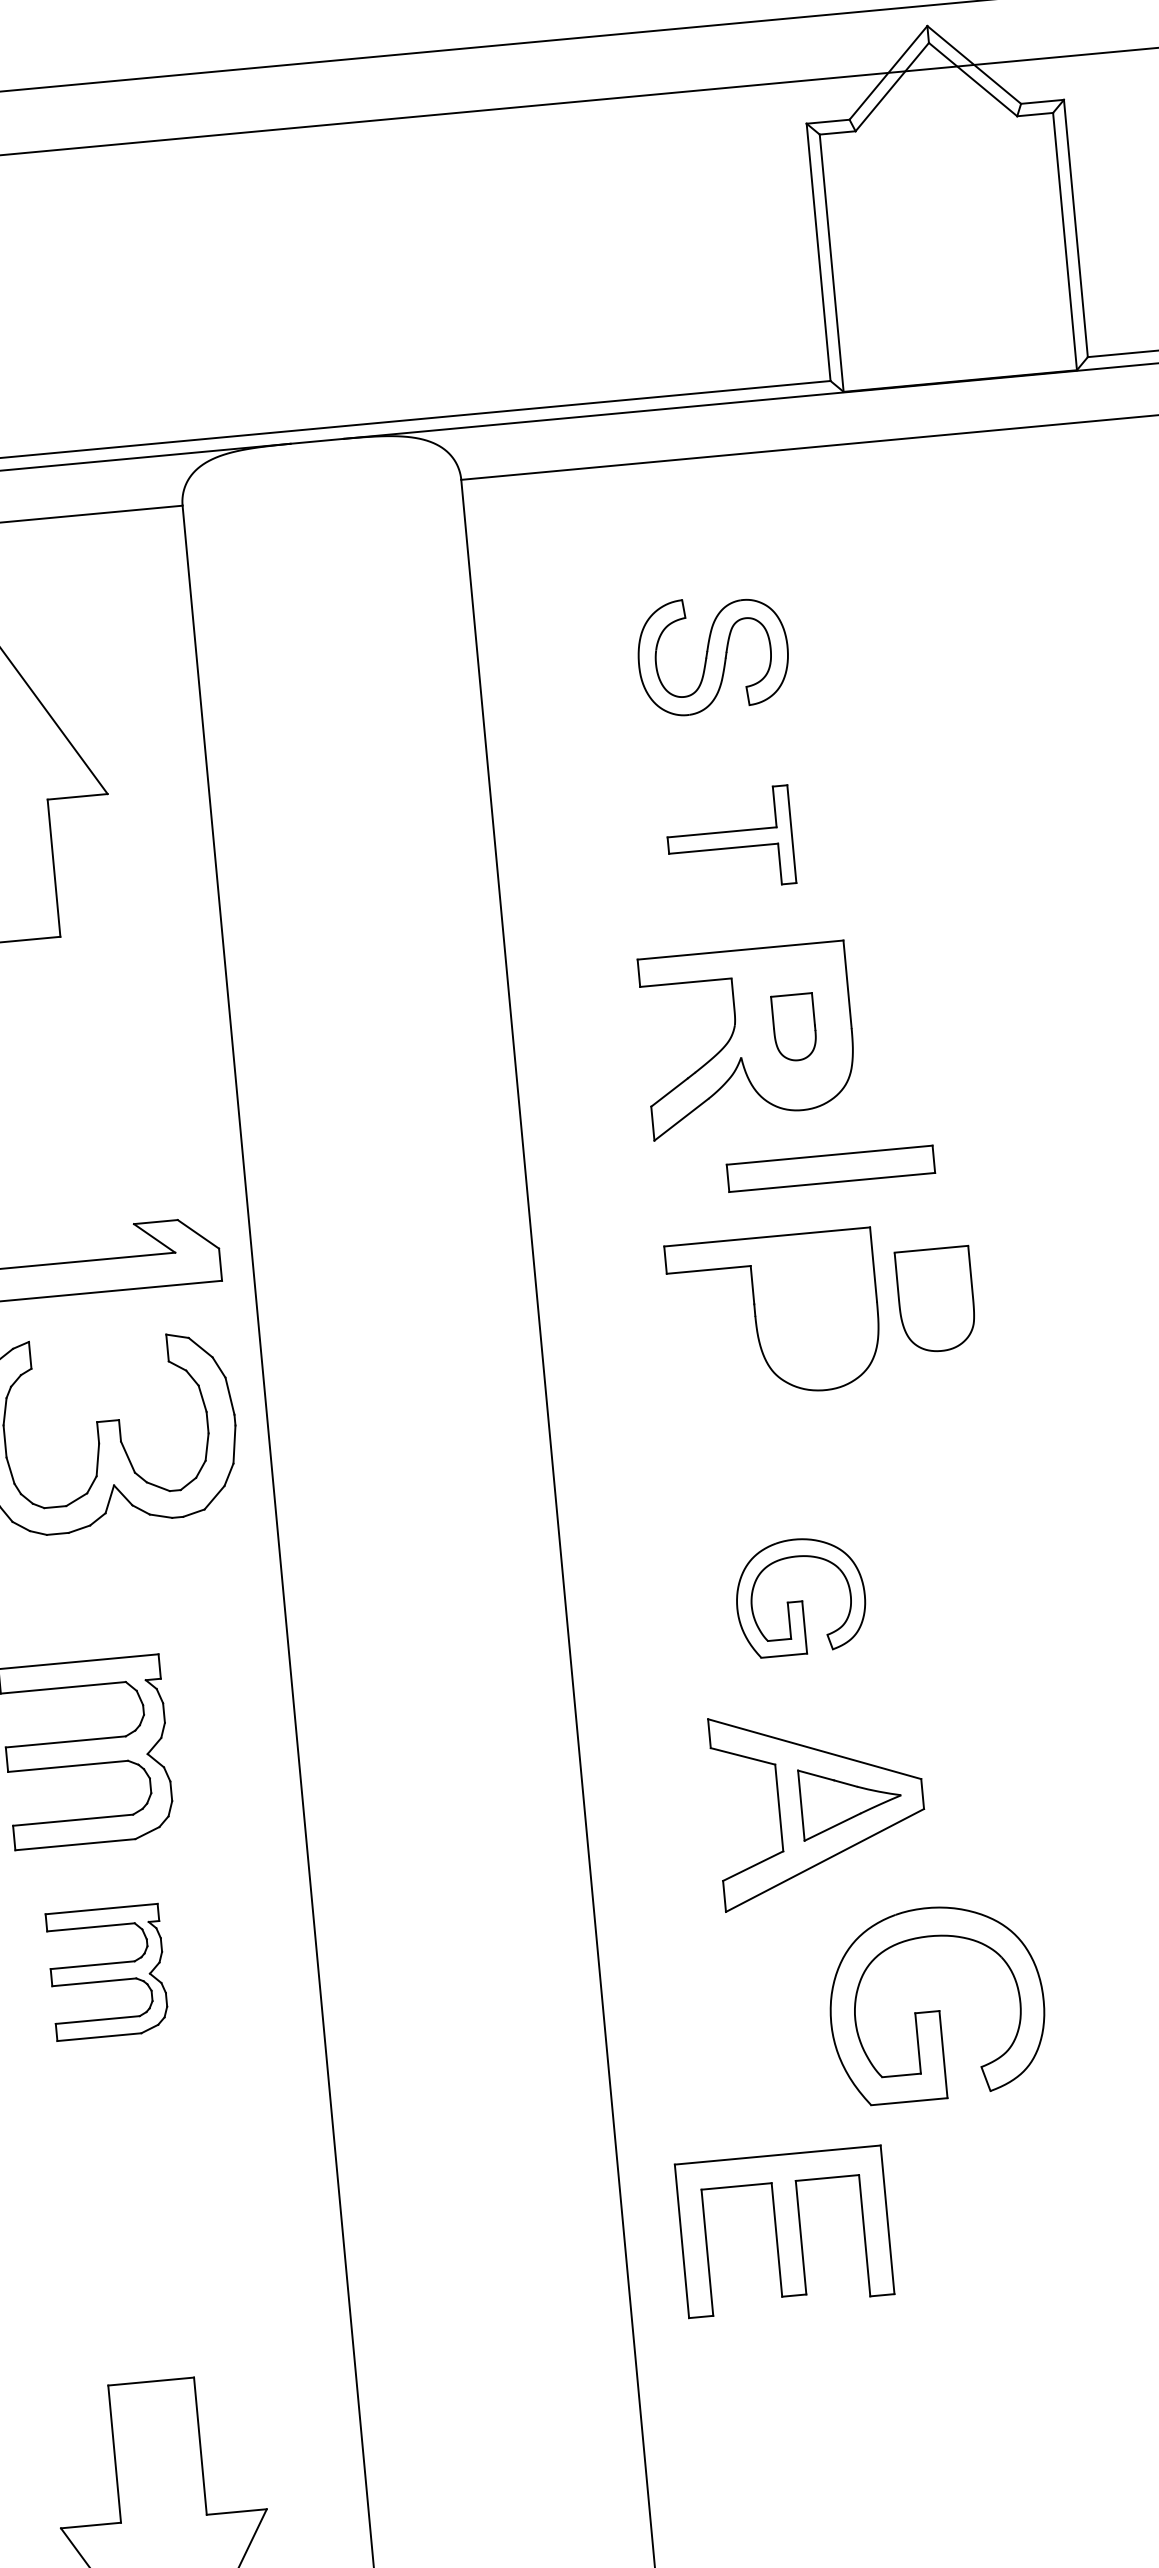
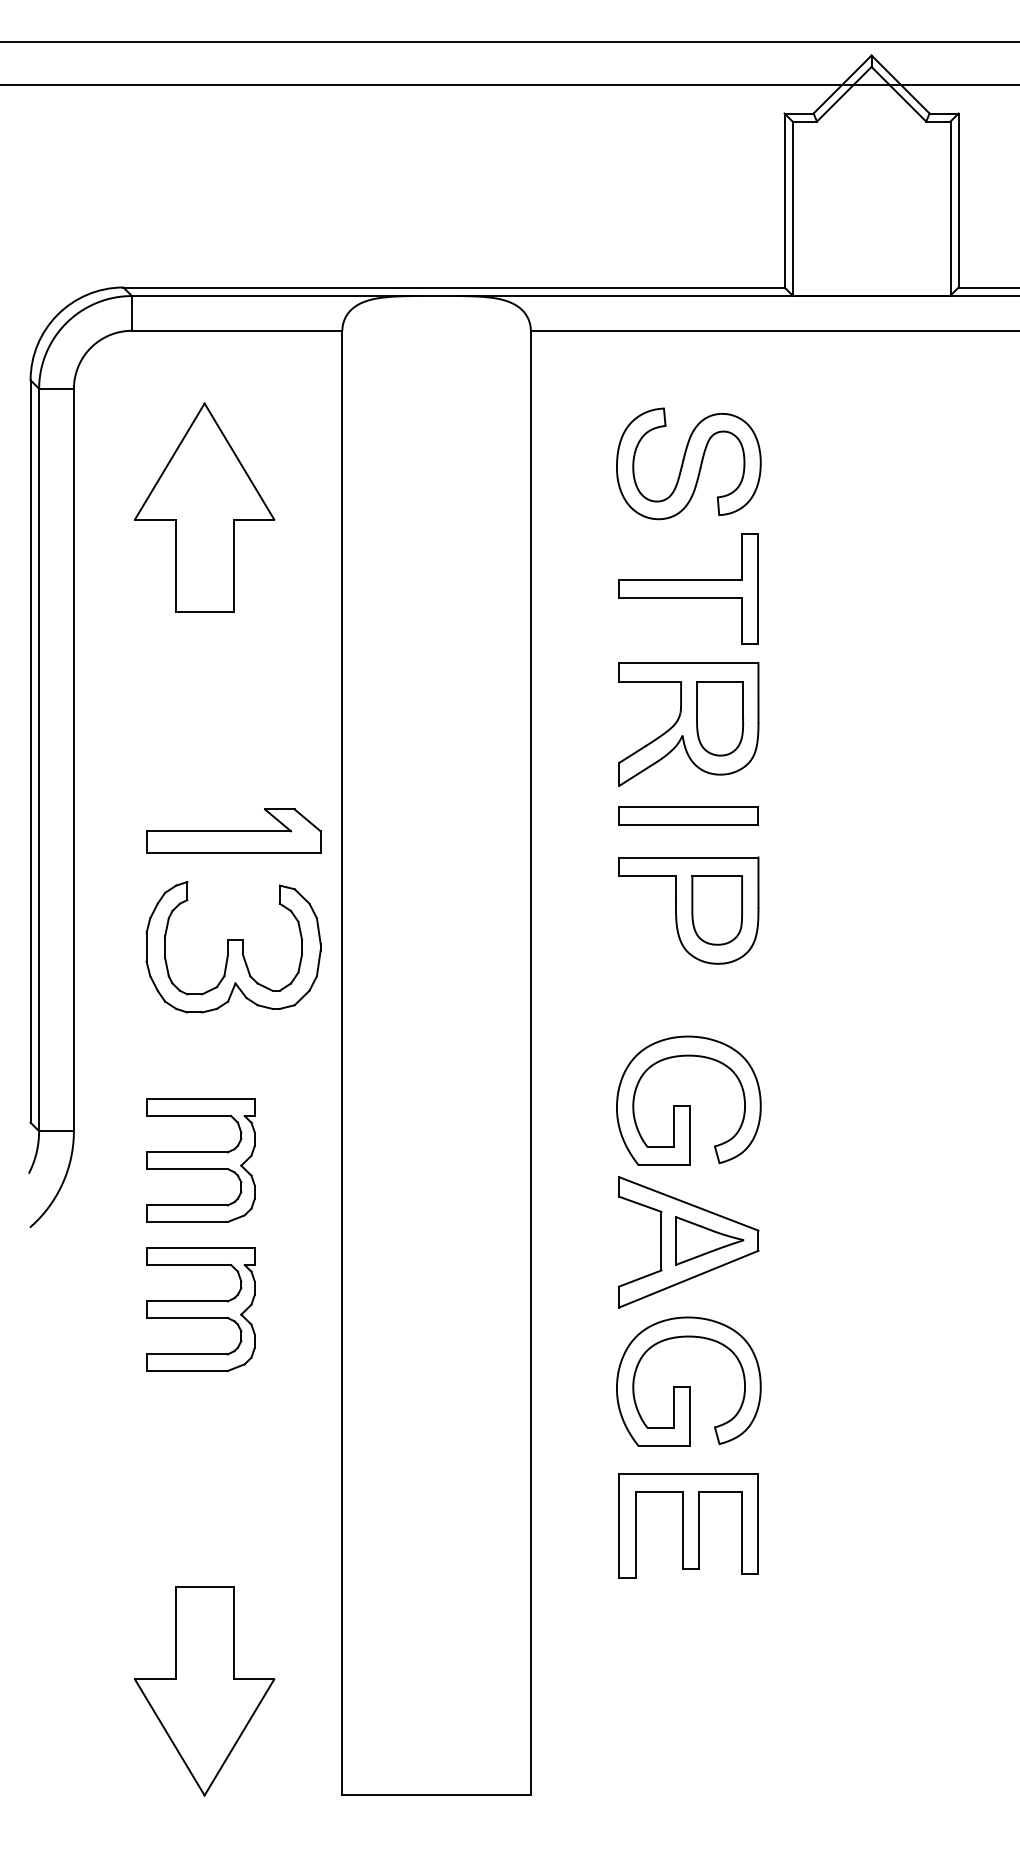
part: (712, 654) -> (688, 463), size x1.43
part: (729, 839) -> (688, 588), size x1.67
part: (794, 1027) -> (720, 718), size x1.67
part: (830, 1168) -> (688, 815), moved
part: (935, 1300) -> (716, 910), moved
part: (799, 1596) -> (688, 1100), size x1.67
part: (107, 1972) -> (200, 1309), size x1.43
part: (936, 2002) -> (688, 1381), moved
part: (784, 2231) -> (688, 1525), moved

